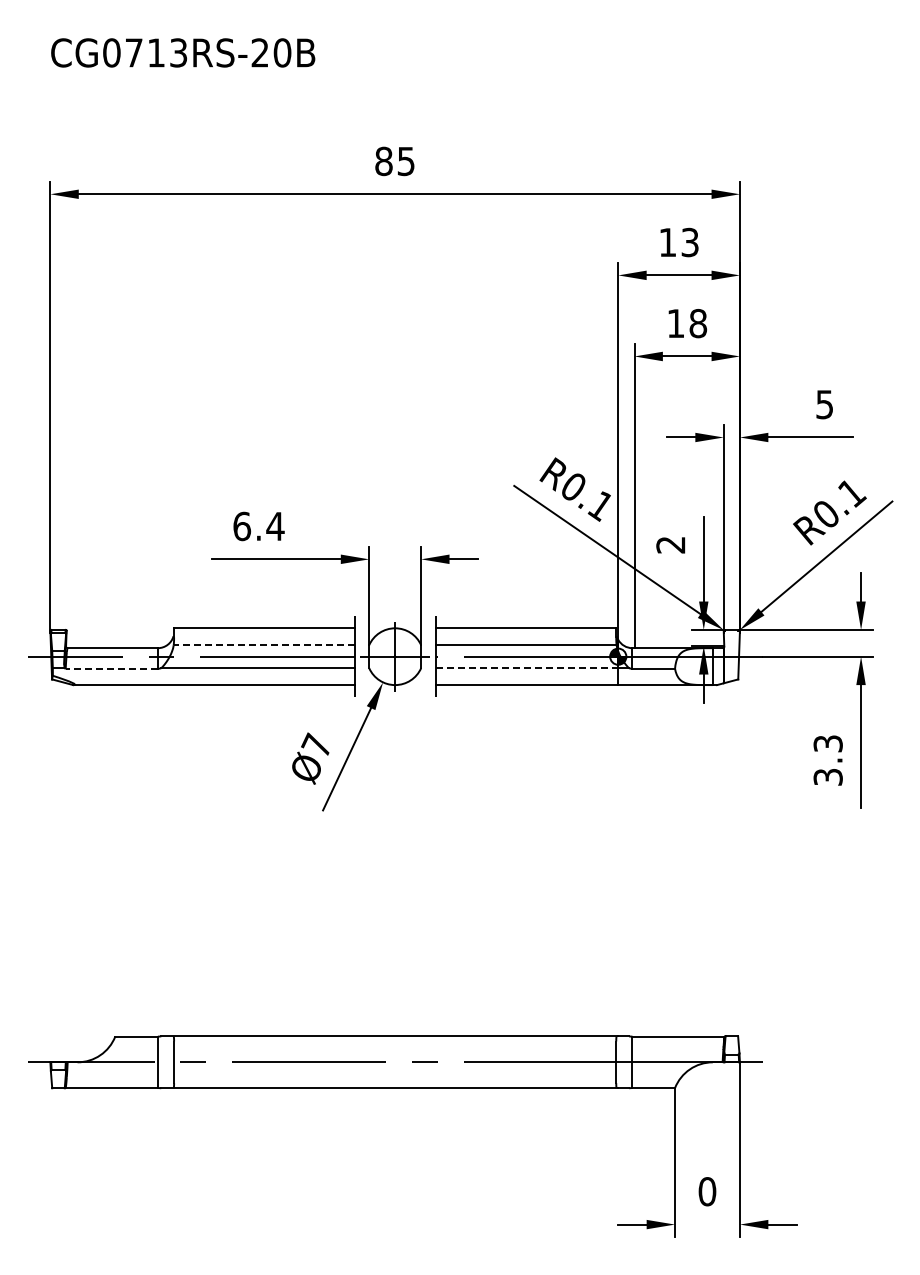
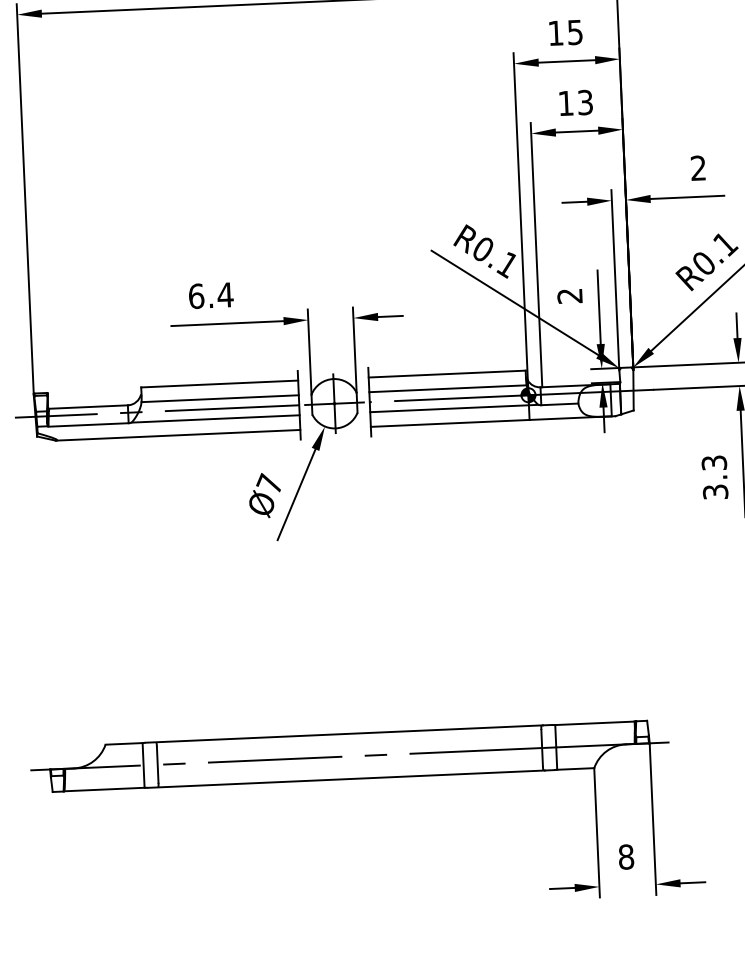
text: (690, 241) -> (575, 31), 13 -> 15
text: (698, 323) -> (585, 102), 18 -> 13
text: (824, 404) -> (698, 168), 5 -> 2
line: (263, 645) -> (219, 398), dashed -> solid
line: (111, 668) -> (88, 424), dashed -> solid
line: (527, 668) -> (450, 408), dashed -> solid
text: (707, 1191) -> (626, 856), 0 -> 8

